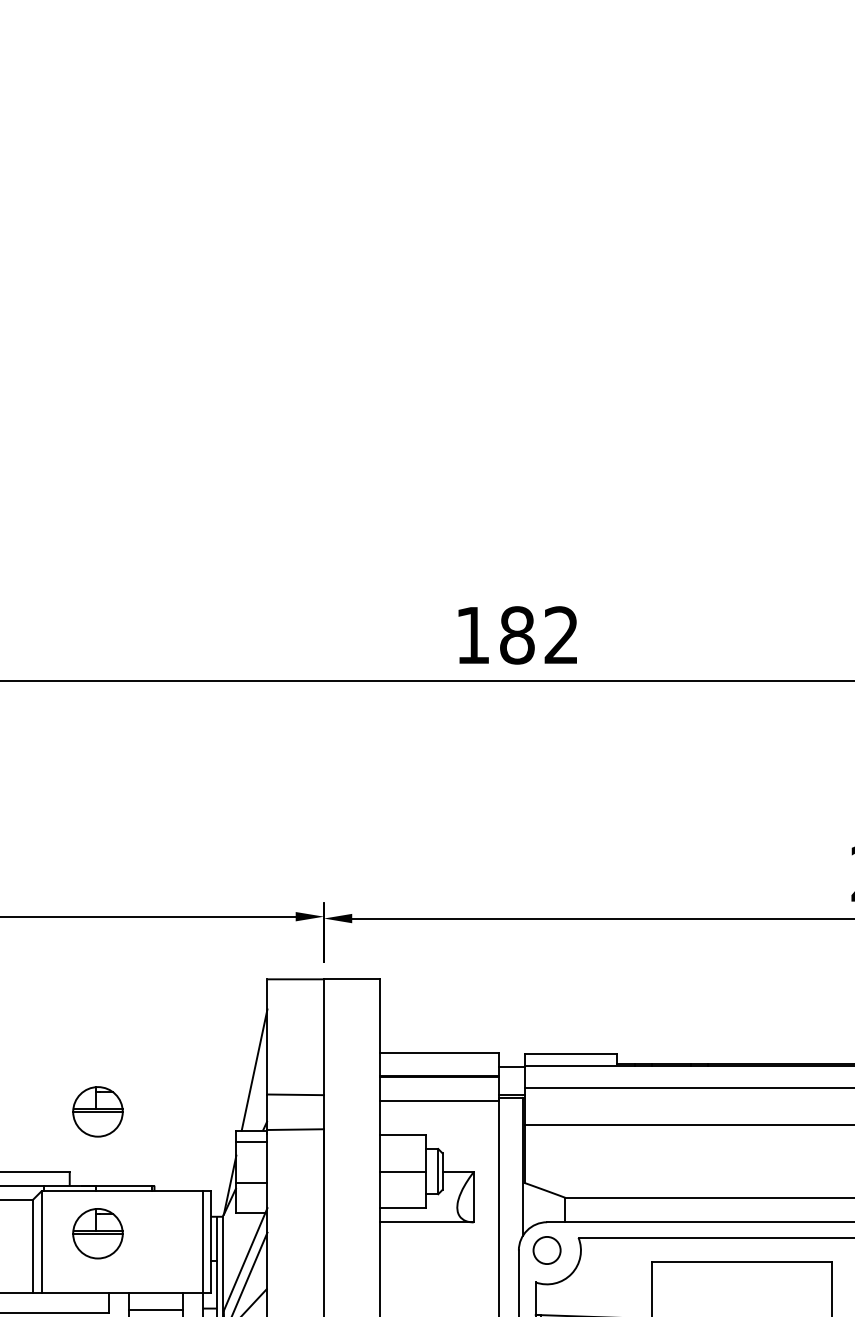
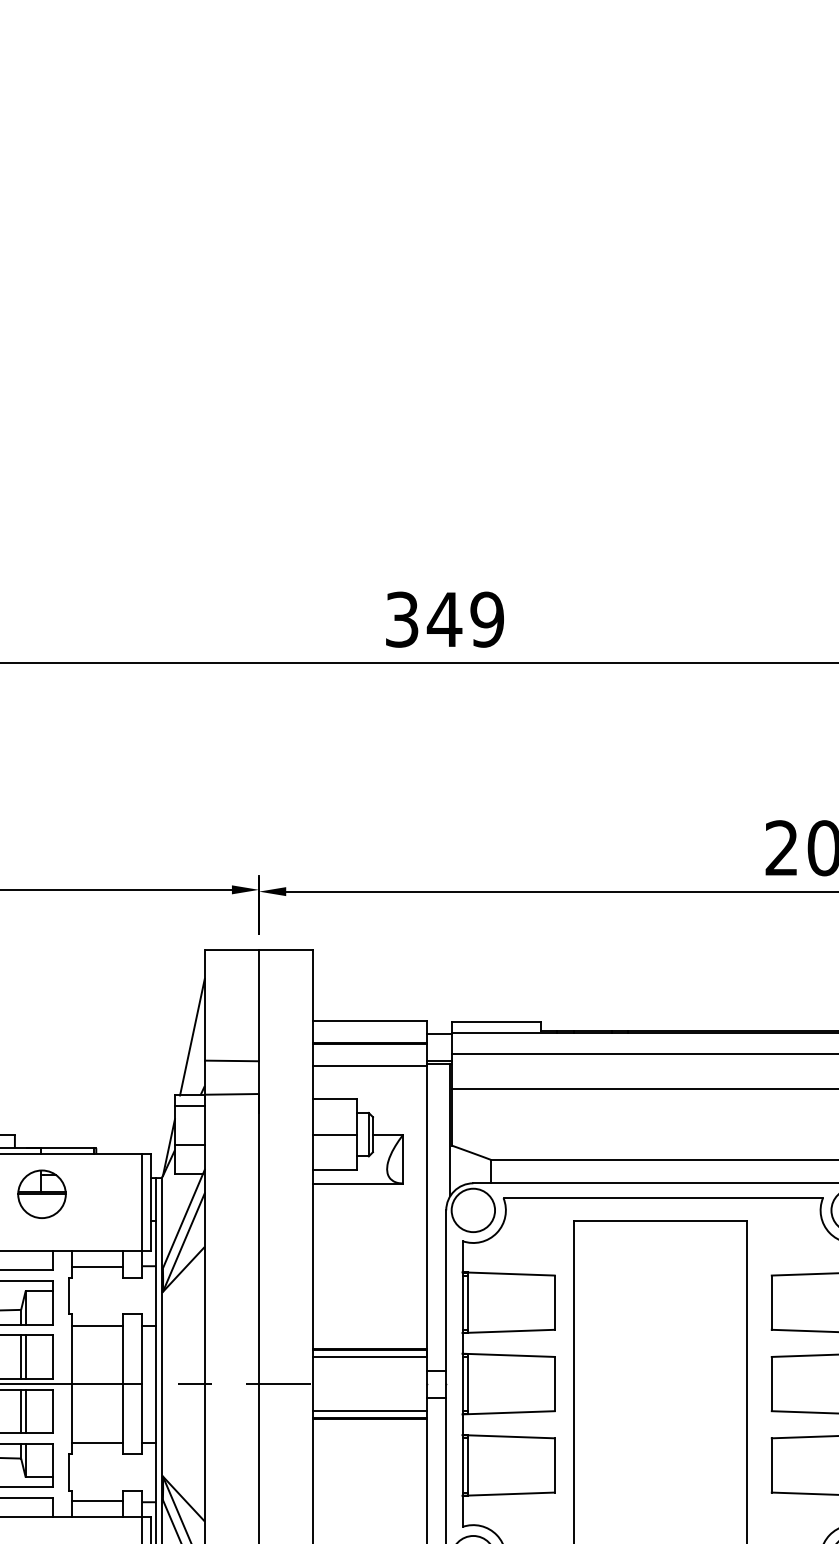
text: (517, 635) -> (444, 619), 182 -> 349
part: (97, 1111) -> (41, 1076), removed
circle: (547, 1250) -> (473, 1210), size x1.67

